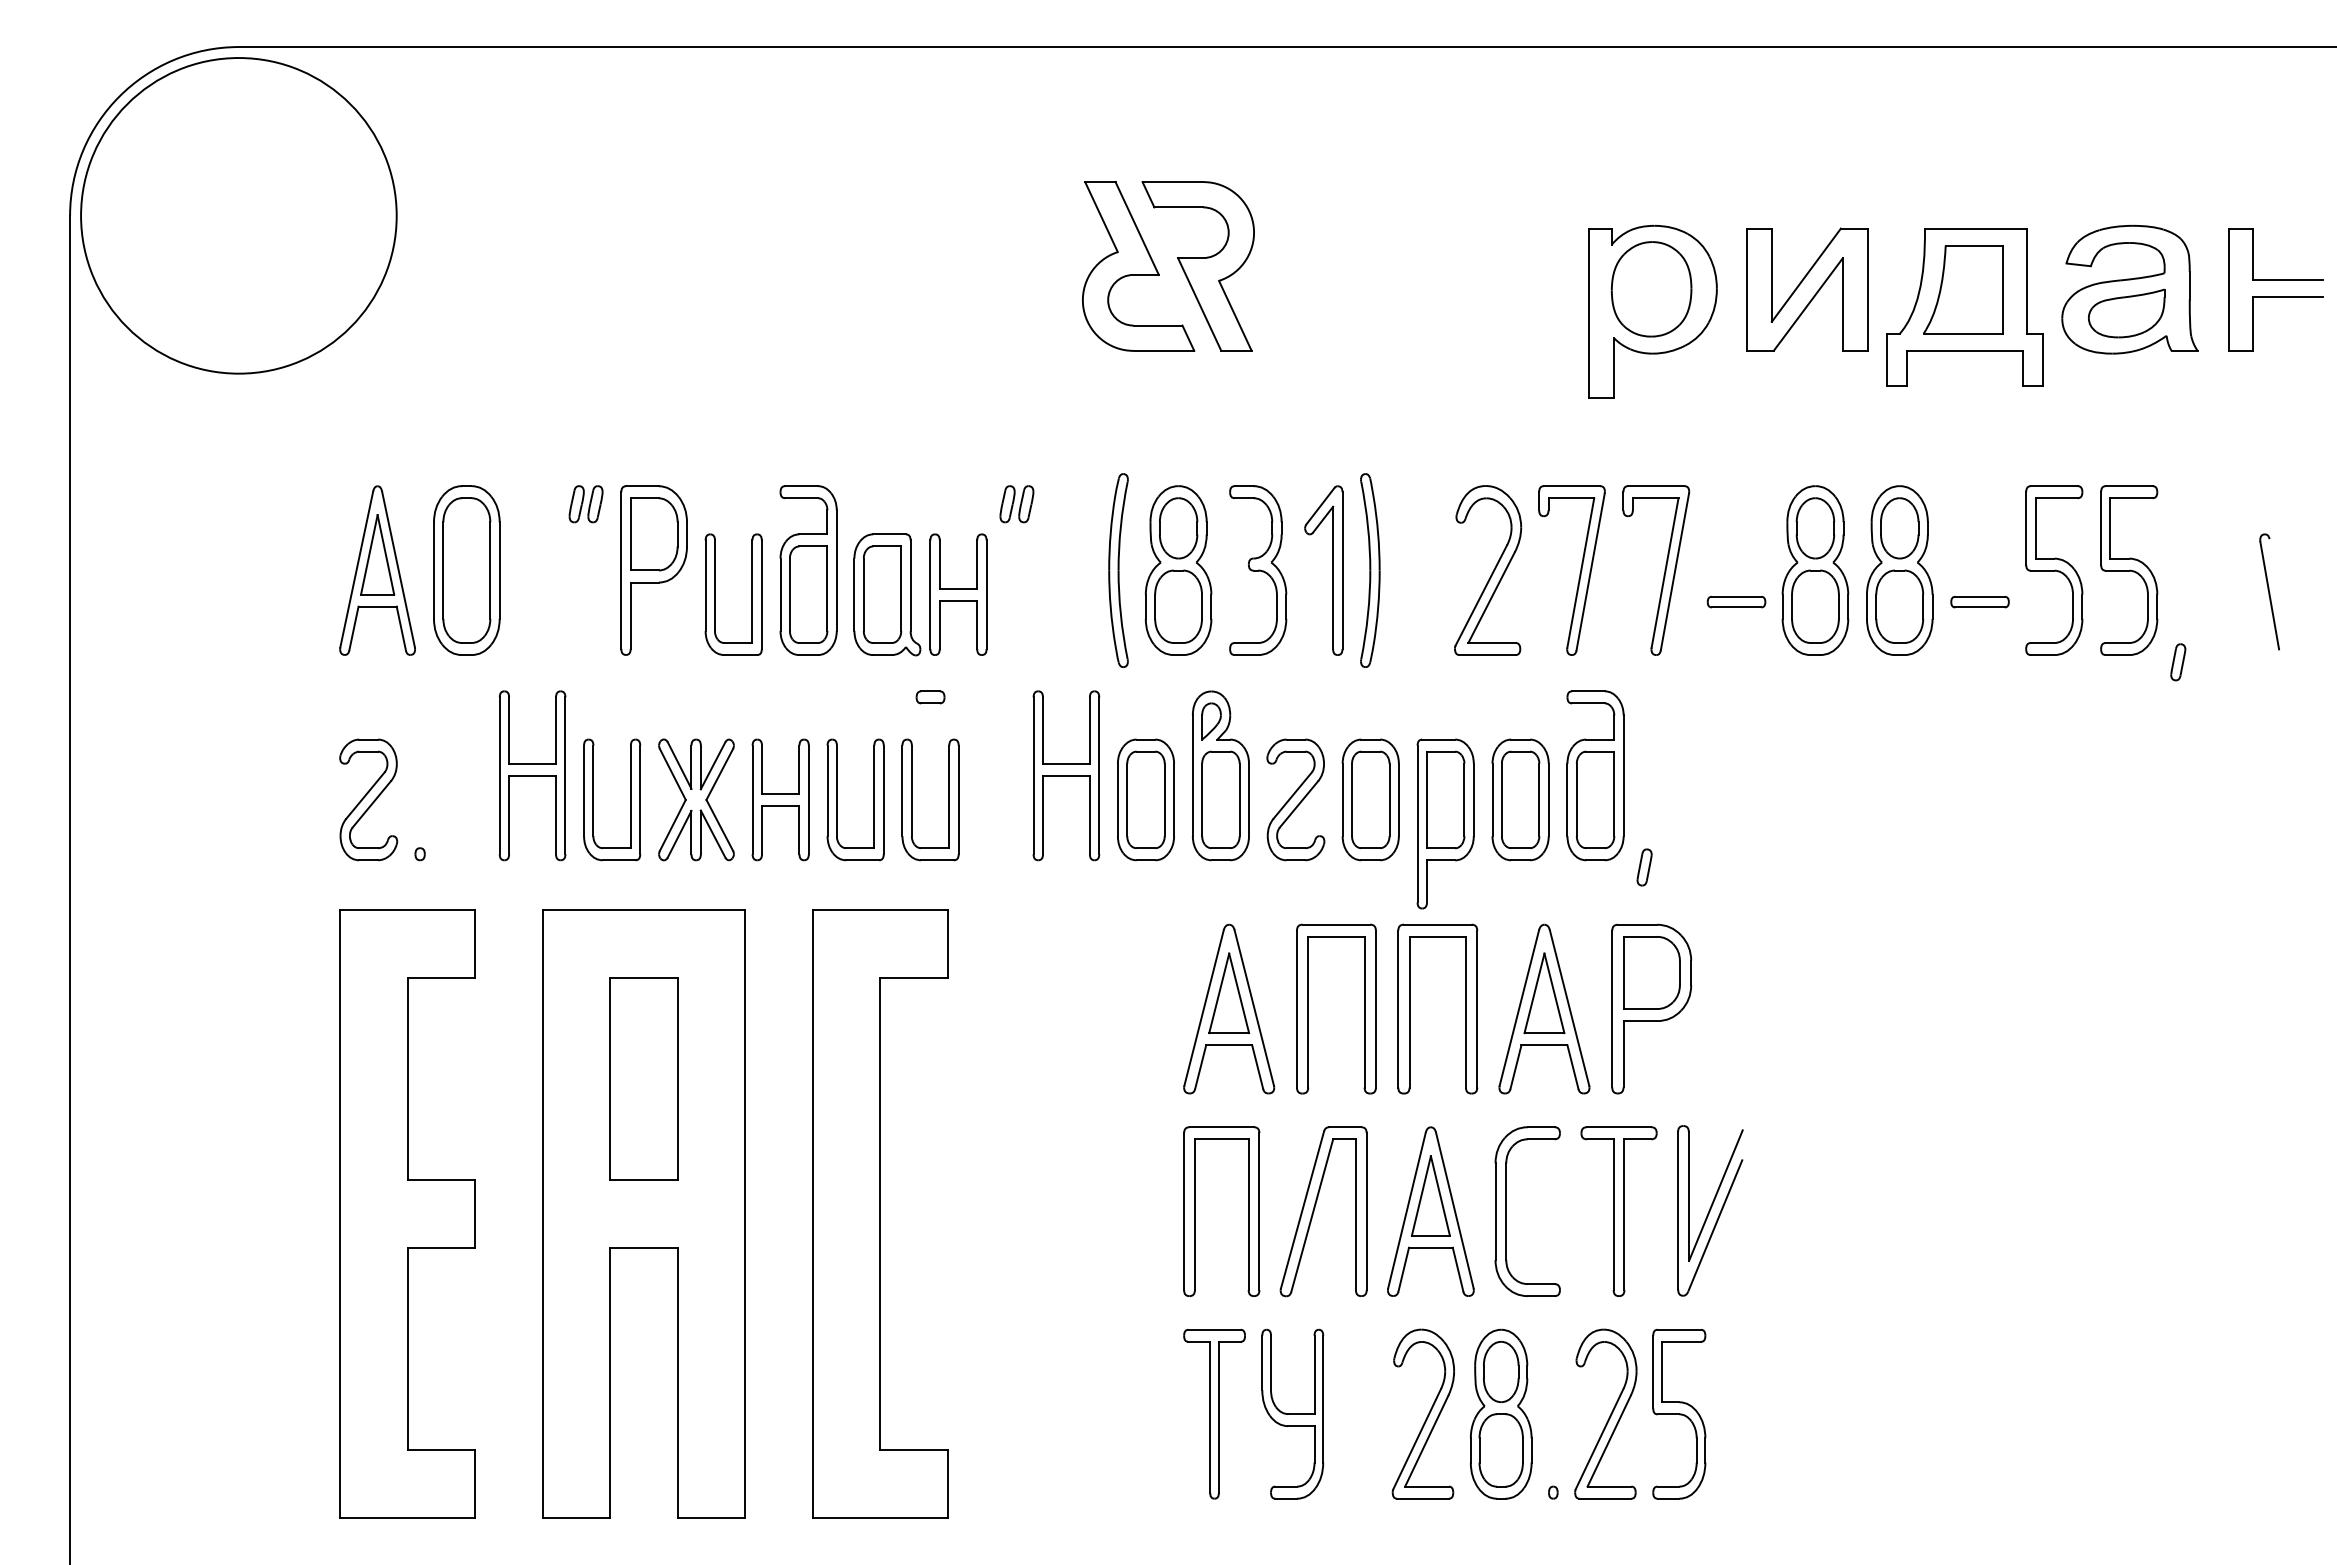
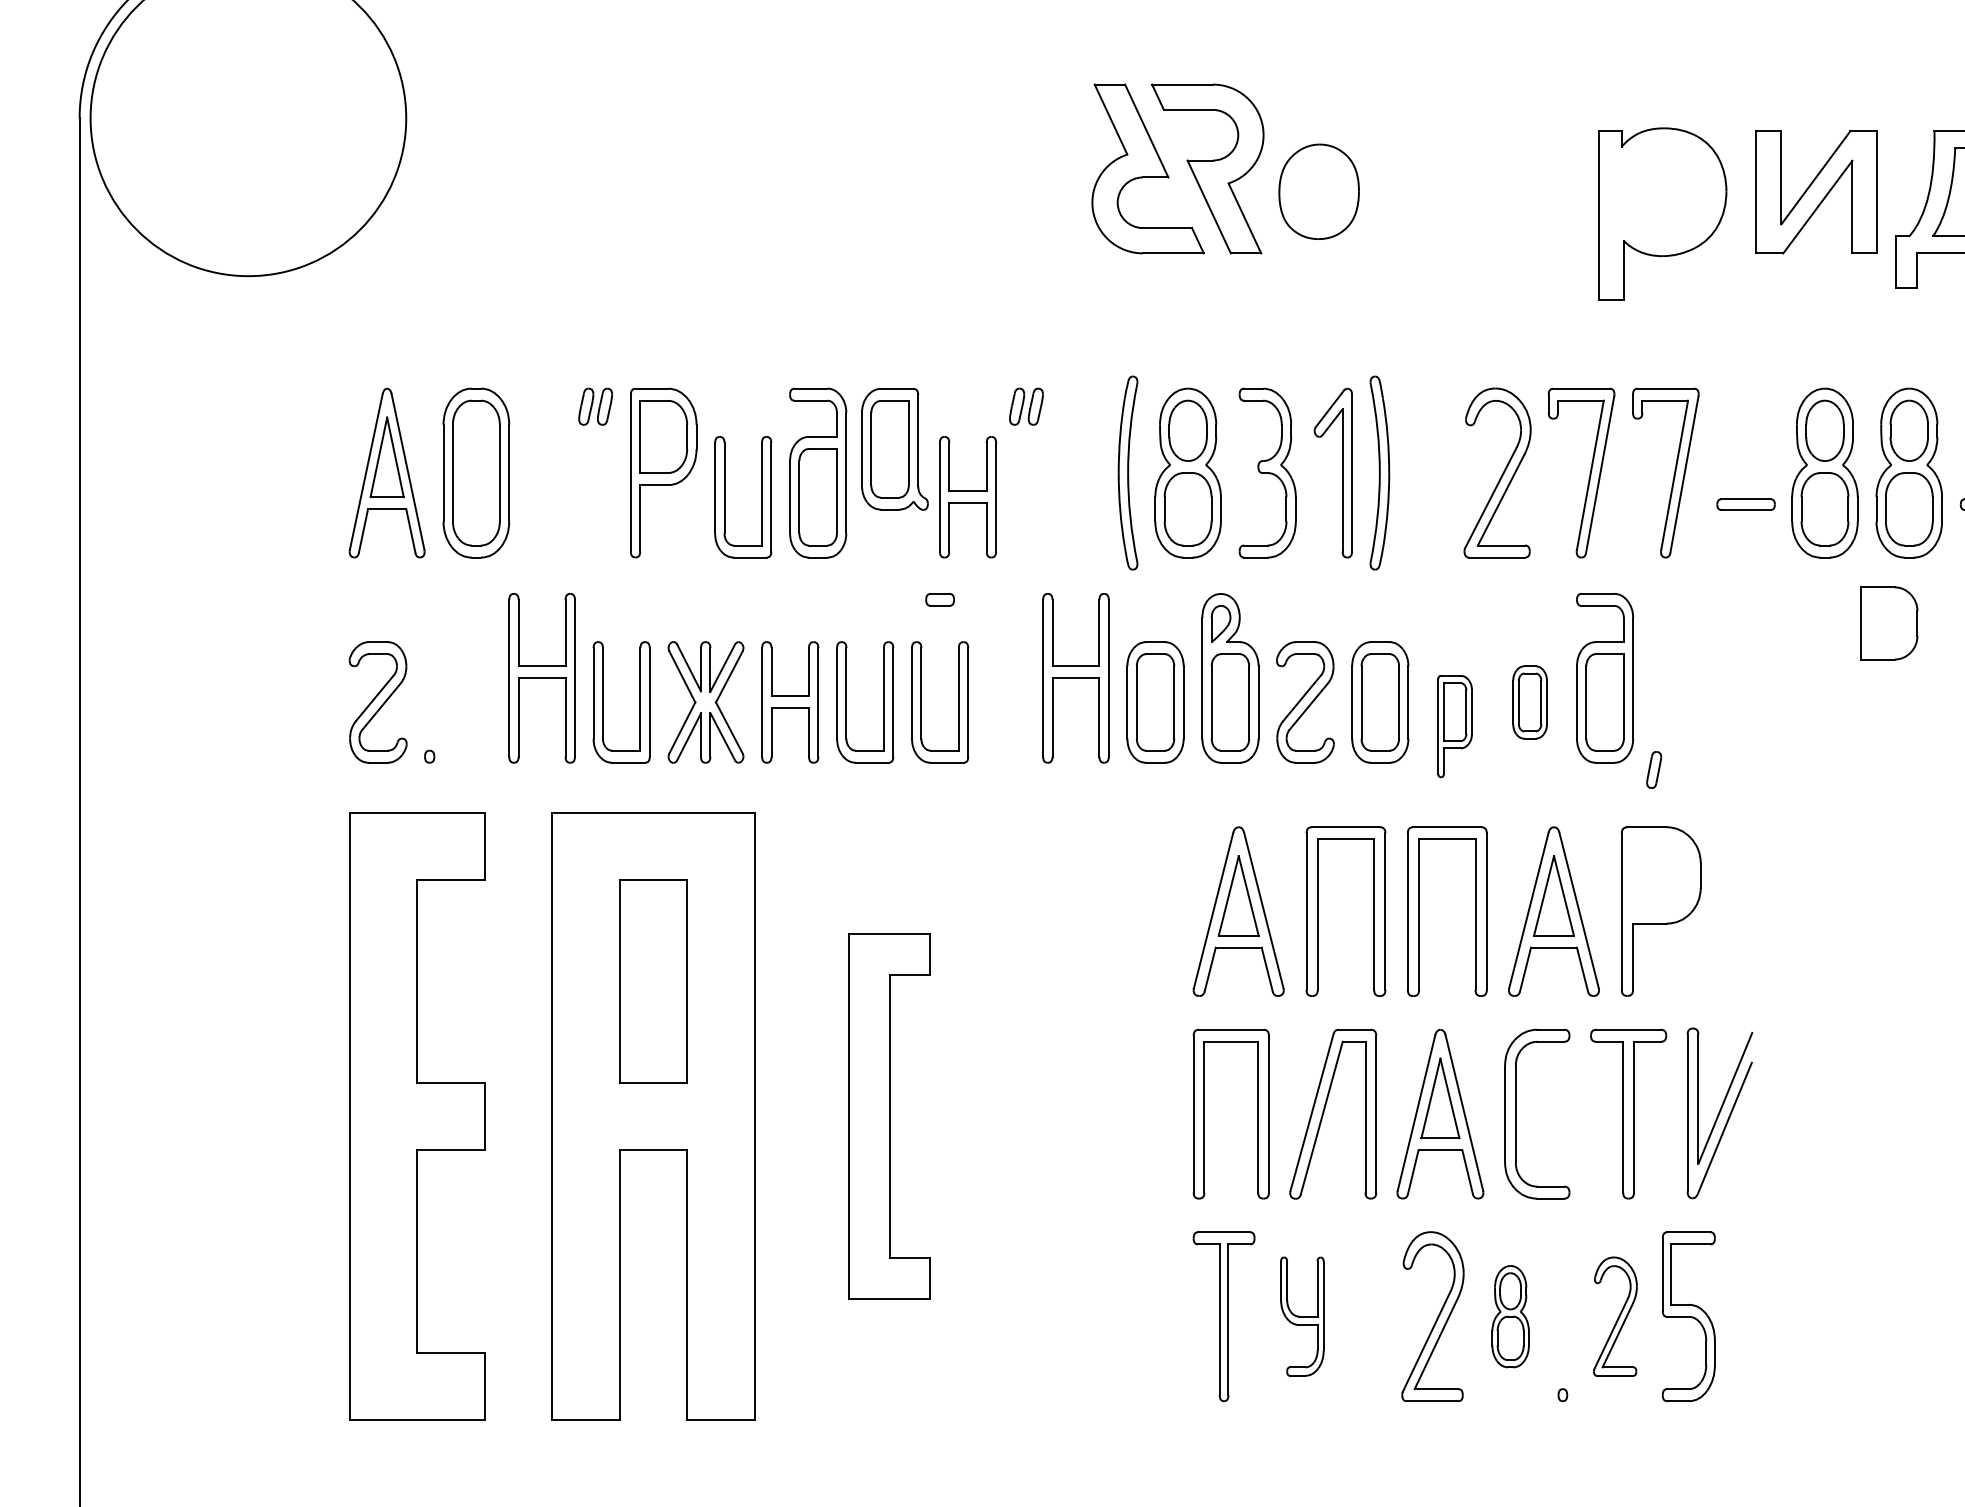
part: (1651, 289) -> (1319, 192), moved
part: (887, 594) -> (895, 449), moved
part: (1520, 799) -> (1530, 702), size x0.6
part: (1445, 823) -> (1455, 726), size x0.6
part: (1651, 972) -> (1889, 623), moved
part: (880, 1213) -> (890, 1116), size x0.6
part: (1292, 1413) -> (1302, 1316), size x0.7
part: (1500, 1413) -> (1510, 1316), size x0.6
part: (1605, 1413) -> (1615, 1316), size x0.7

